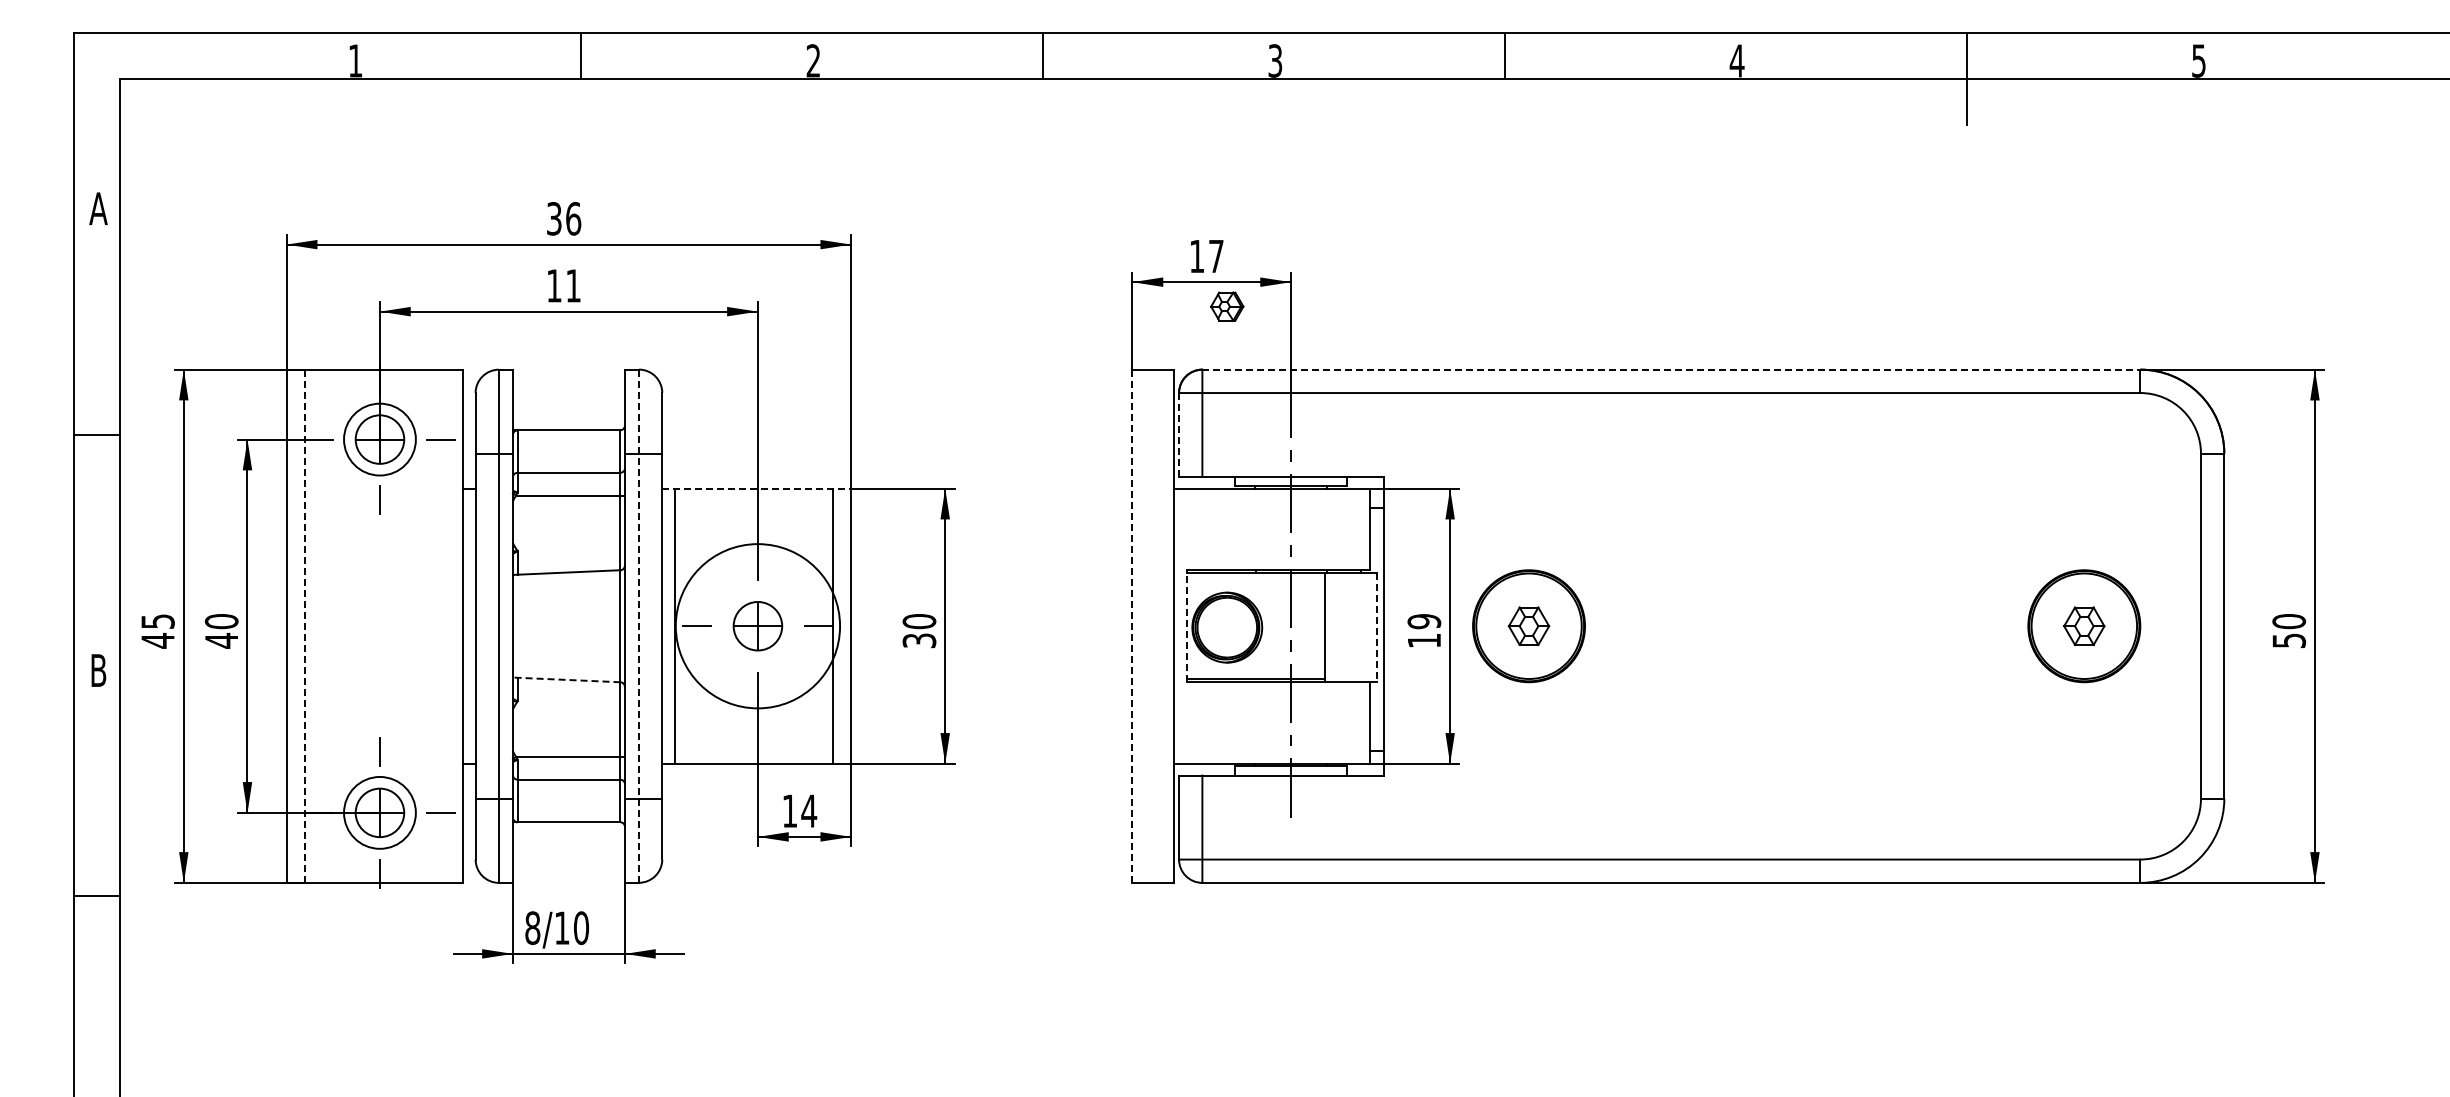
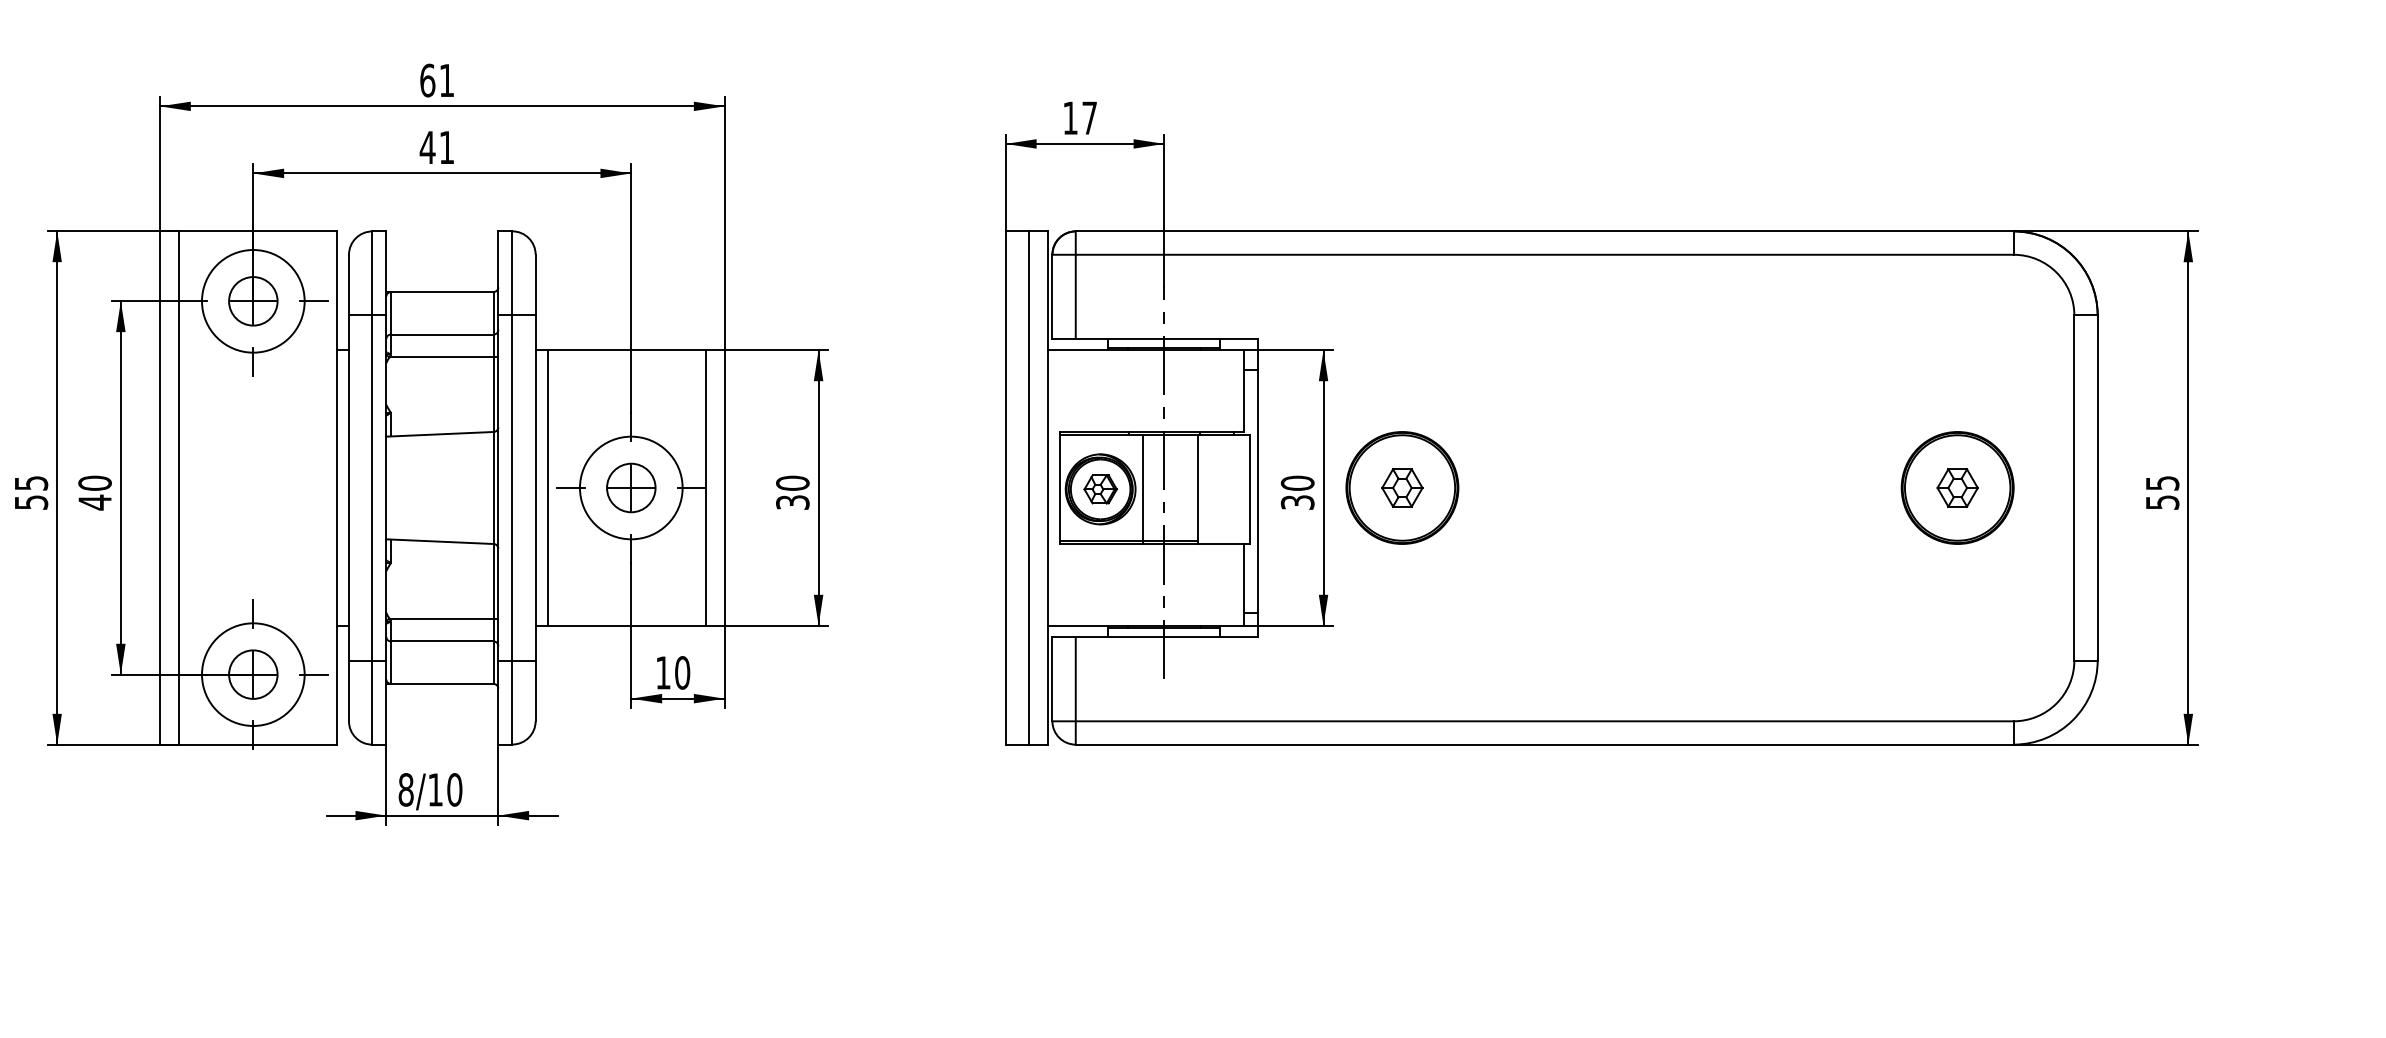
text: (564, 218) -> (437, 80), 36 -> 61
text: (554, 285) -> (427, 147), 11 -> 41
part: (1227, 306) -> (1100, 489), moved
line: (1671, 369) -> (1544, 231), dashed -> solid
line: (1179, 434) -> (1052, 296), dashed -> solid
circle: (379, 439) -> (252, 301), size x1.43
line: (757, 488) -> (630, 350), dashed -> solid
text: (2289, 621) -> (2162, 483), 50 -> 55
circle: (757, 625) -> (630, 487), size x0.62
line: (1155, 625) -> (1028, 487), added
line: (305, 626) -> (178, 488), dashed -> solid
line: (638, 626) -> (511, 488), dashed -> solid
line: (1132, 626) -> (1005, 488), dashed -> solid
line: (1186, 626) -> (1059, 488), dashed -> solid
line: (1269, 627) -> (1142, 489), added
line: (1376, 627) -> (1249, 489), dashed -> solid
text: (1424, 631) -> (1297, 493), 19 -> 30
text: (157, 640) -> (30, 502), 45 -> 55
line: (566, 679) -> (439, 541), dashed -> solid
text: (809, 811) -> (682, 673), 14 -> 10
circle: (379, 812) -> (252, 674), size x1.43

